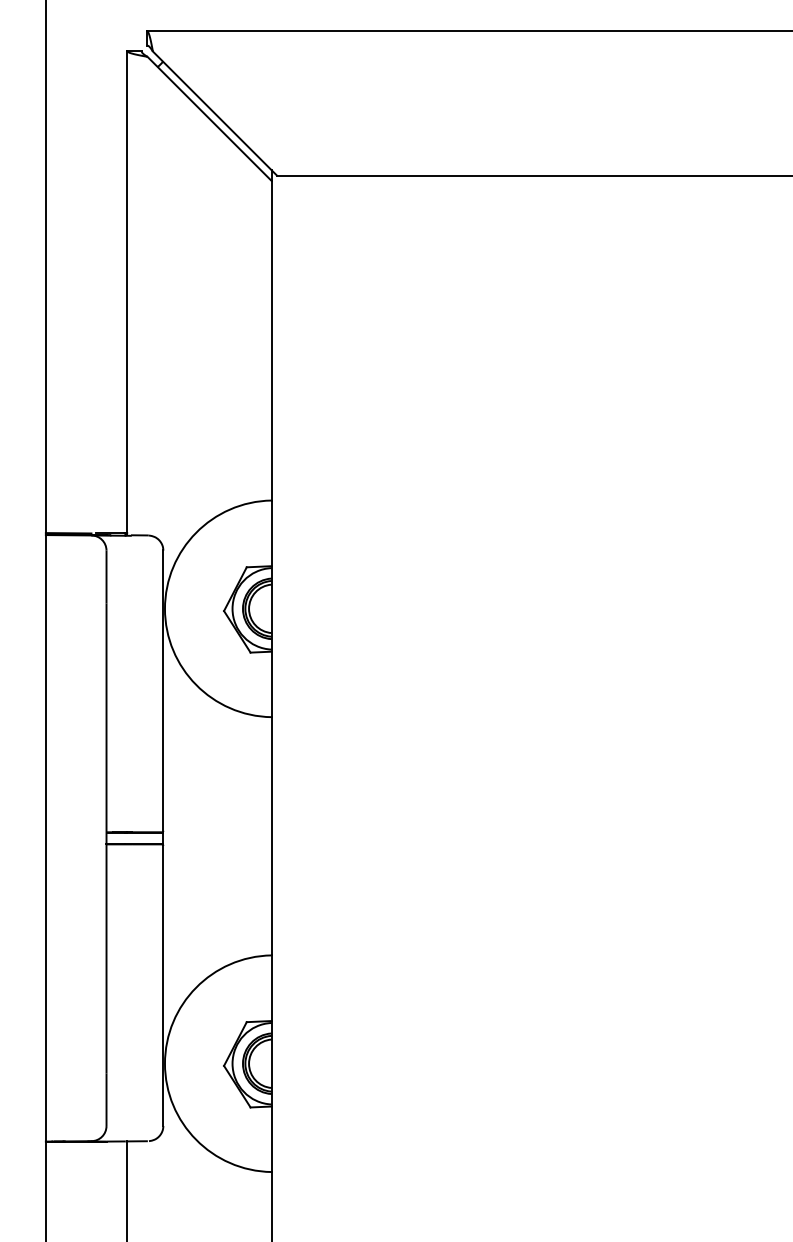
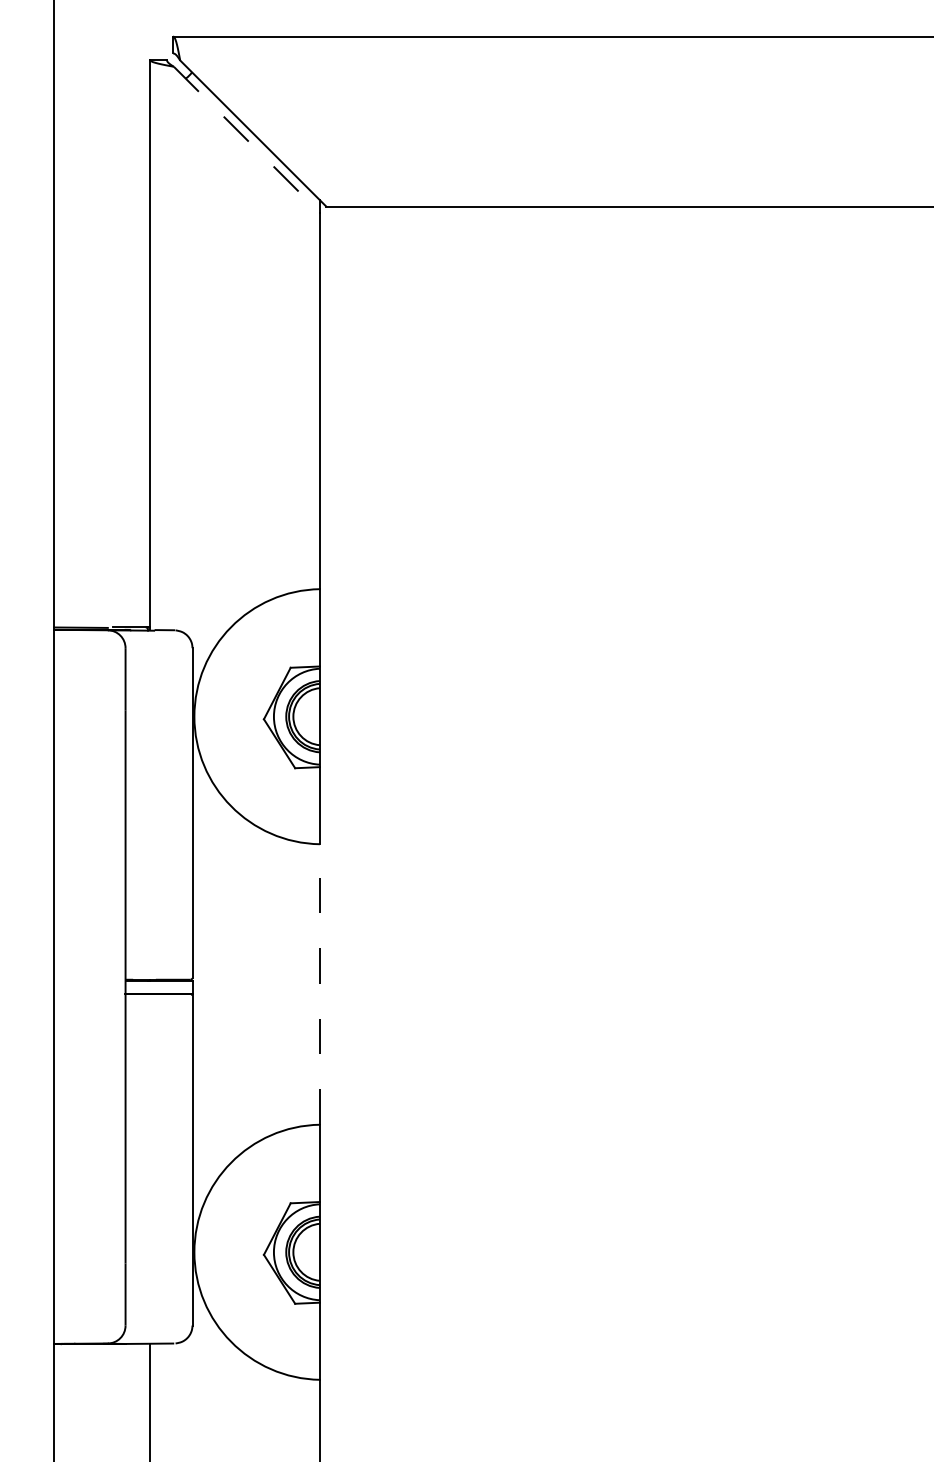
line: (210, 119) -> (247, 140), solid -> dashed
line: (271, 836) -> (319, 984), solid -> dashed

